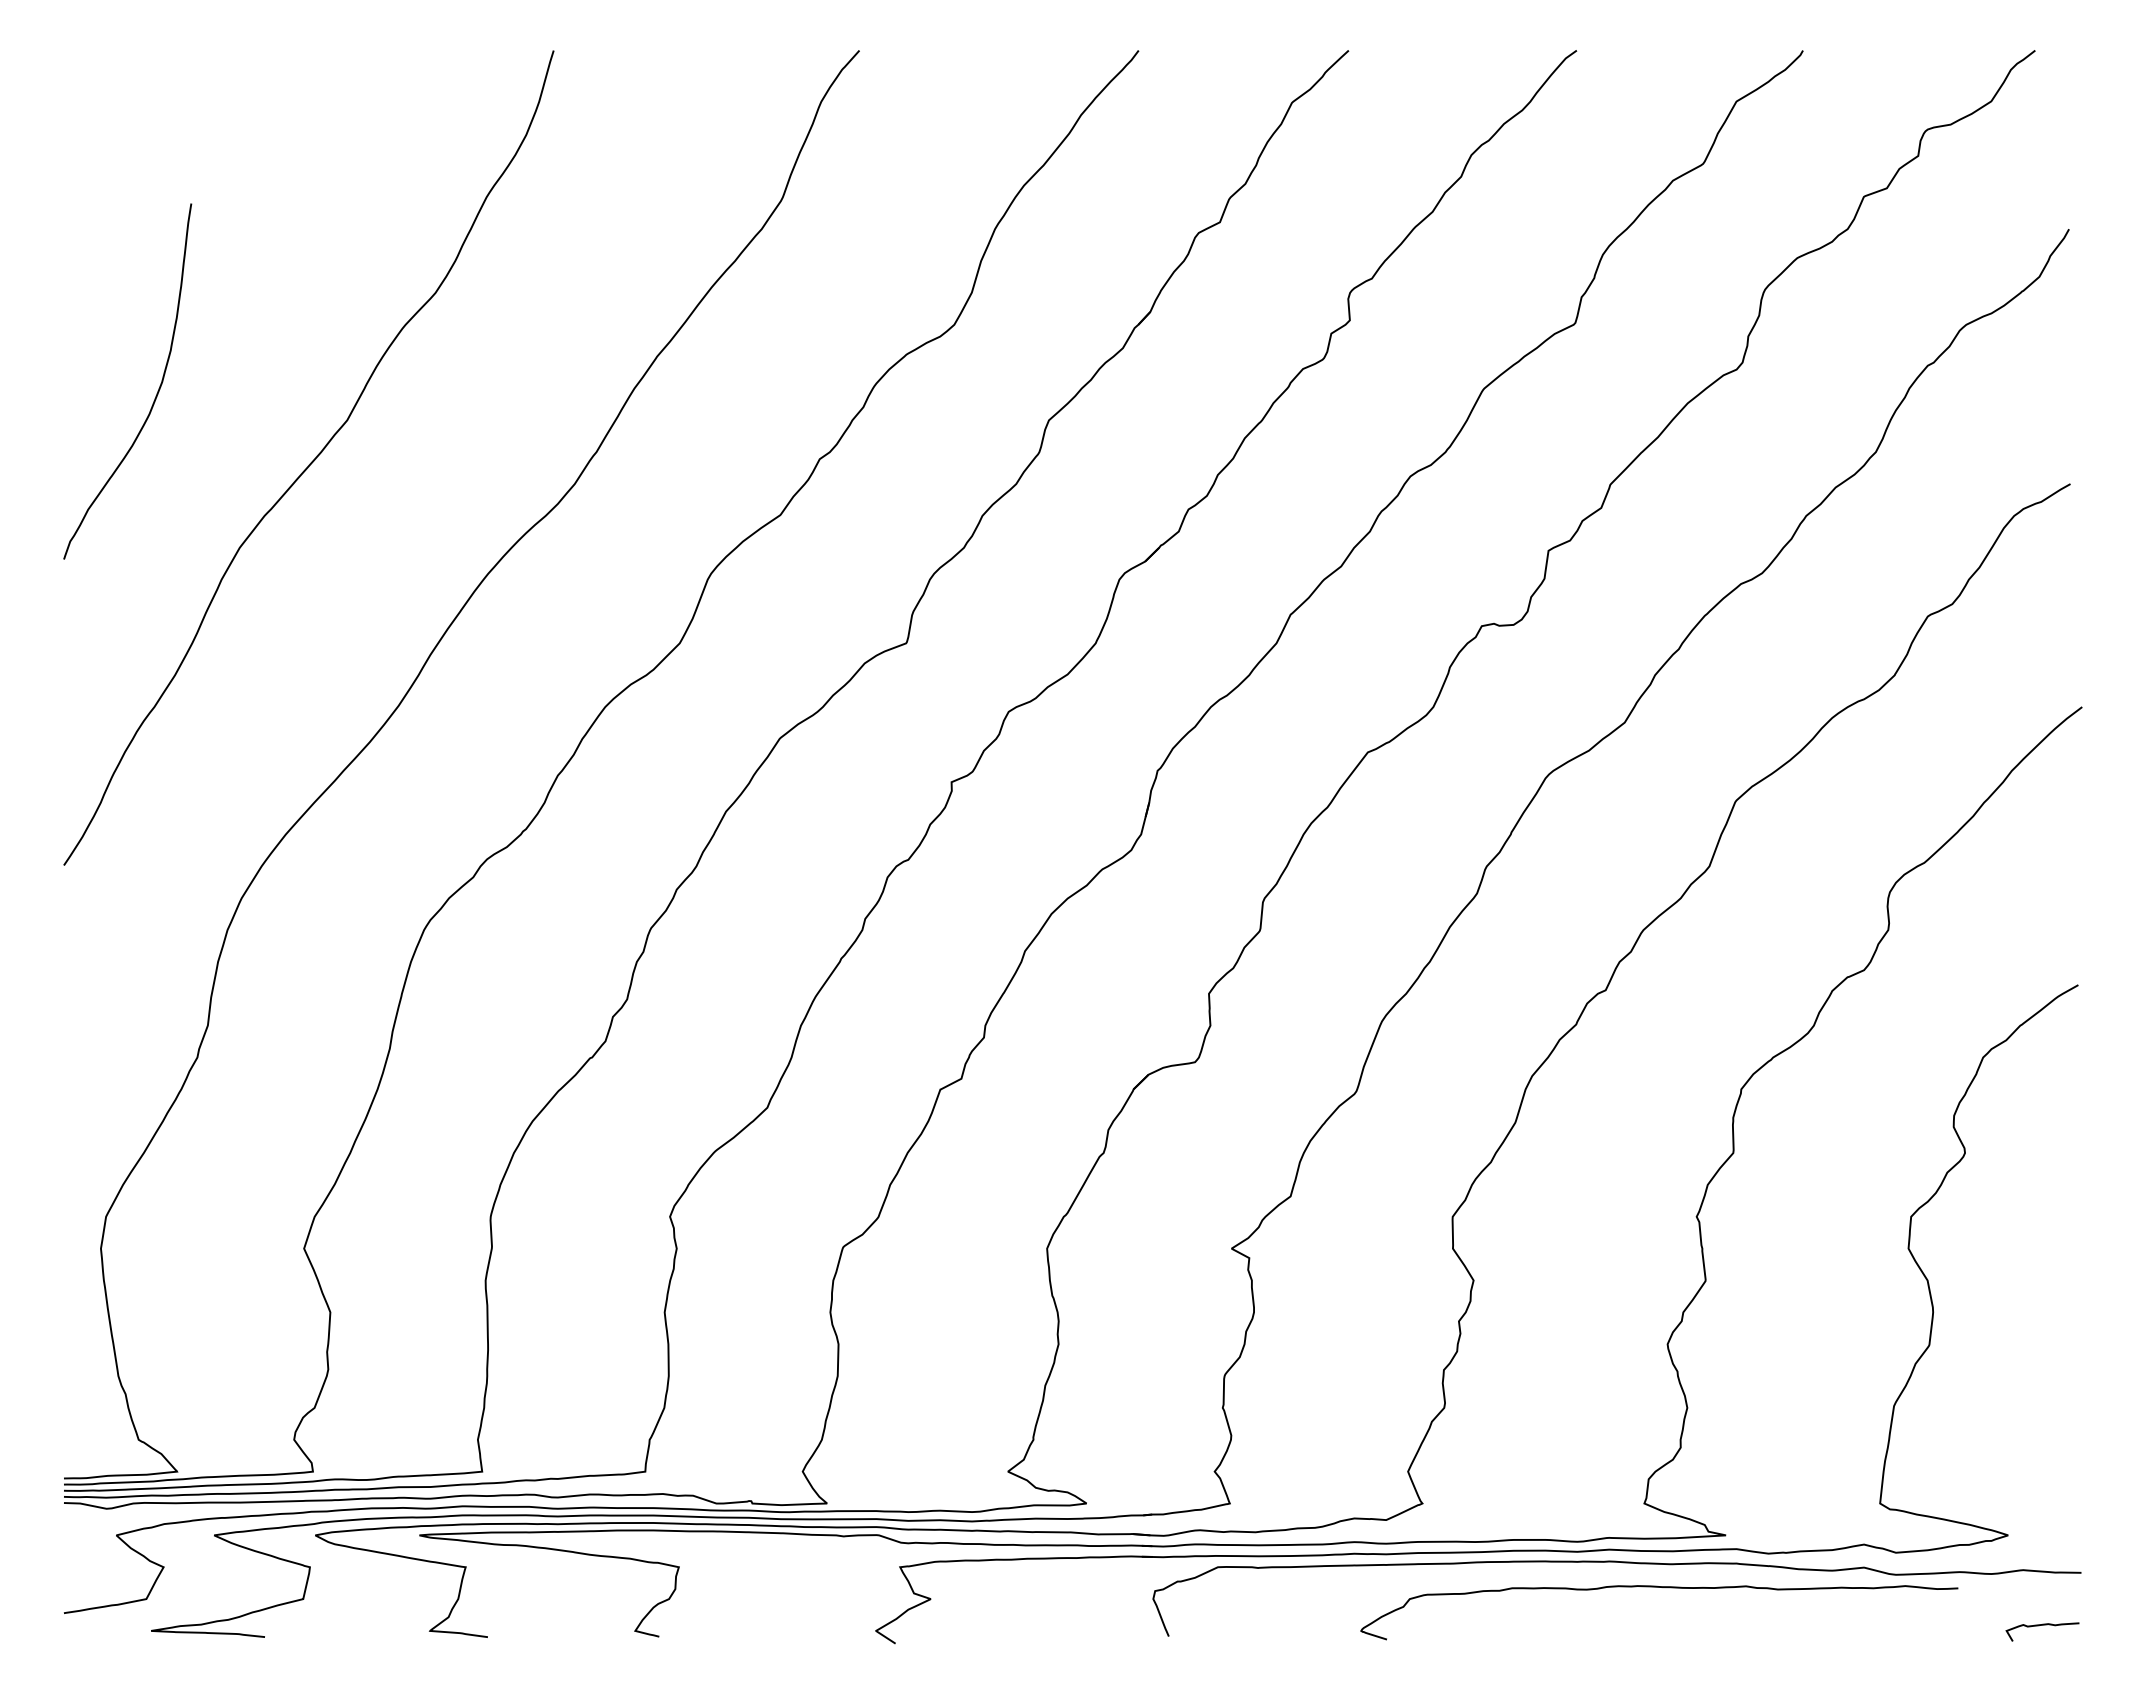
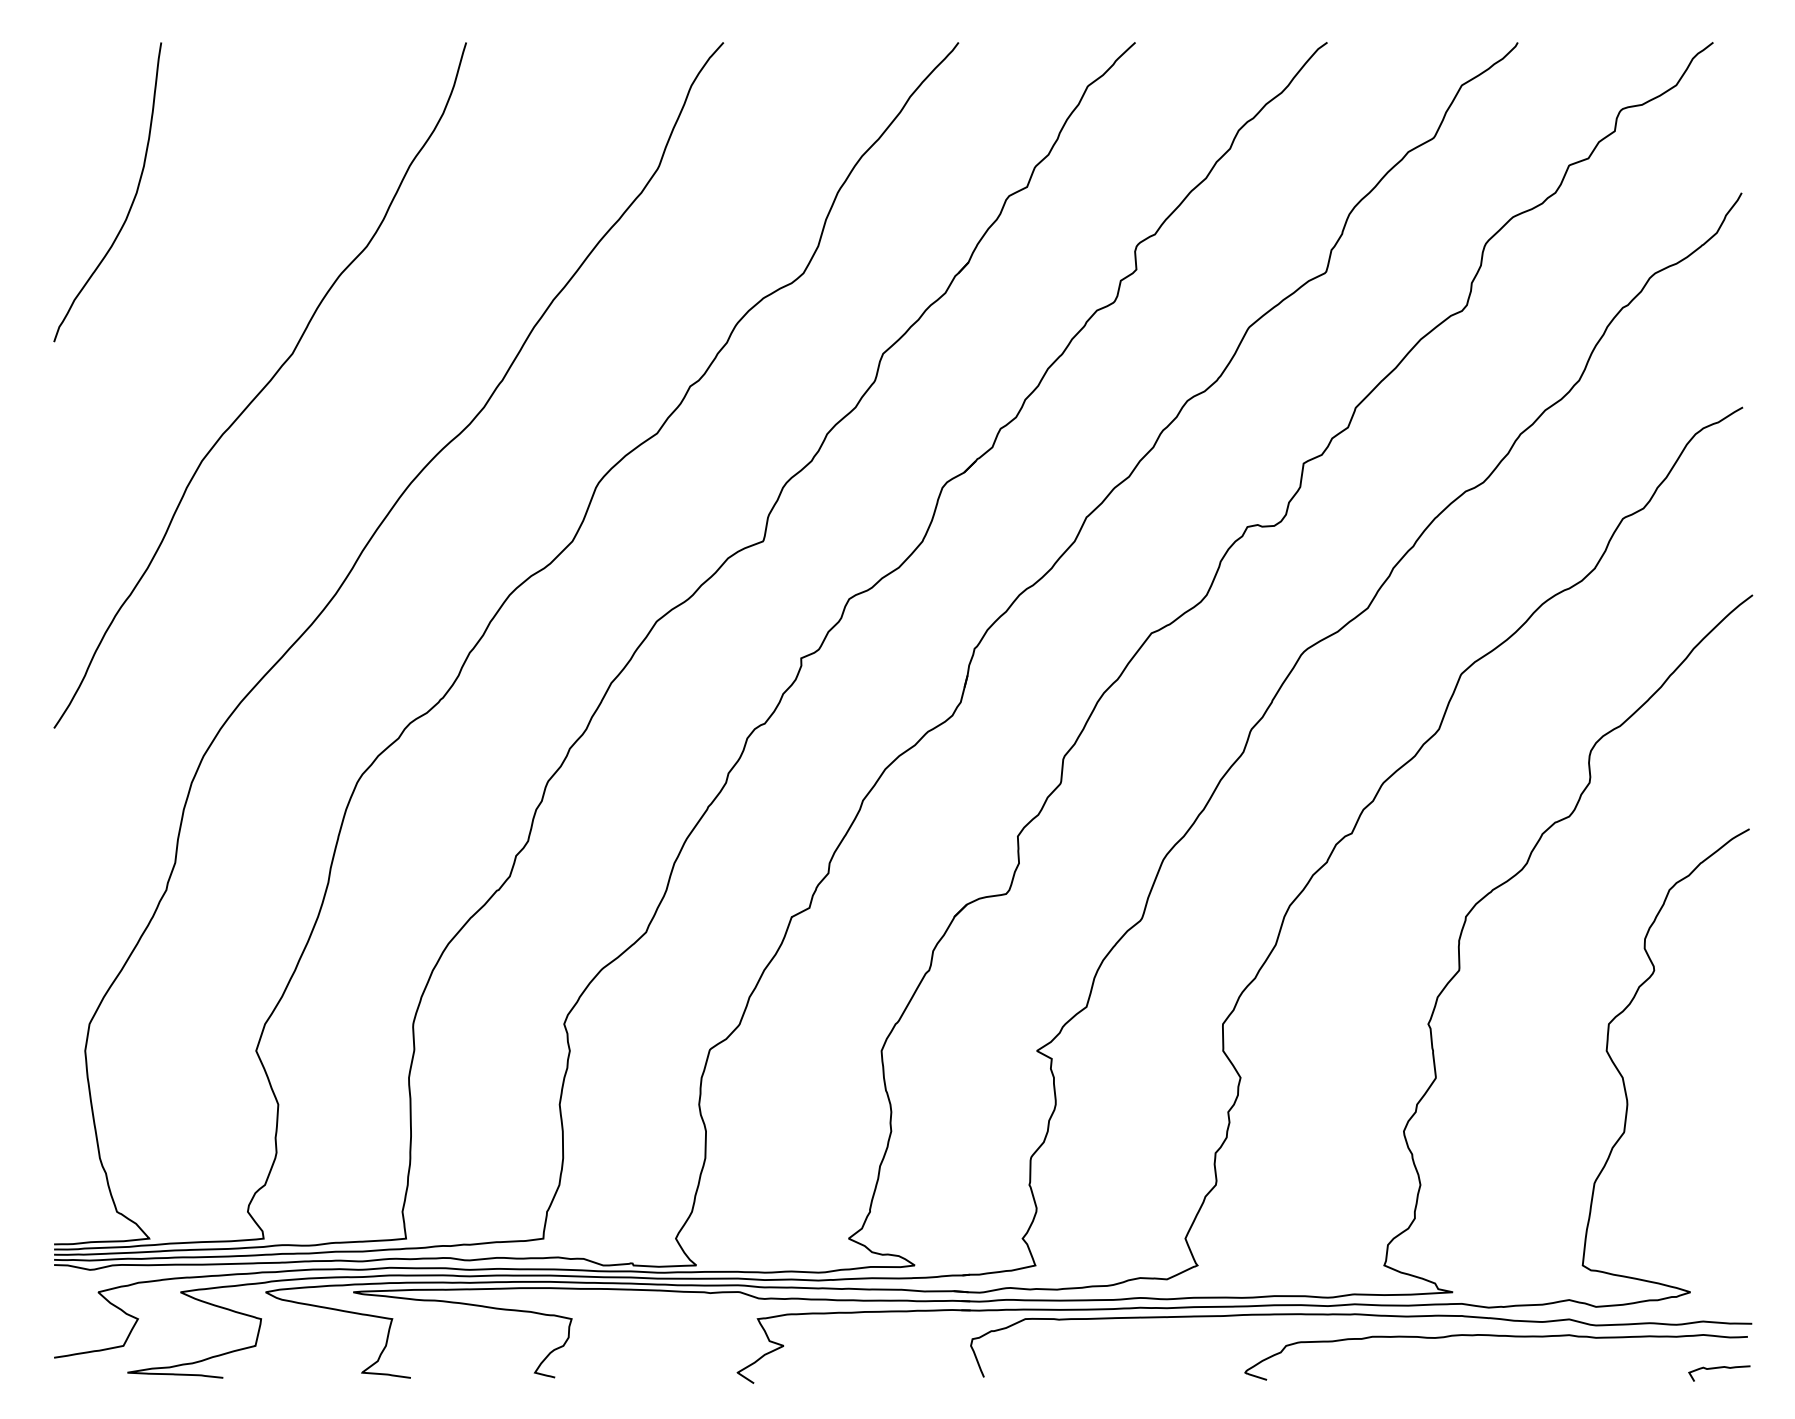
curve: (157, 390) -> (132, 199), moved
curve: (1659, 1587) -> (1496, 1336), moved

